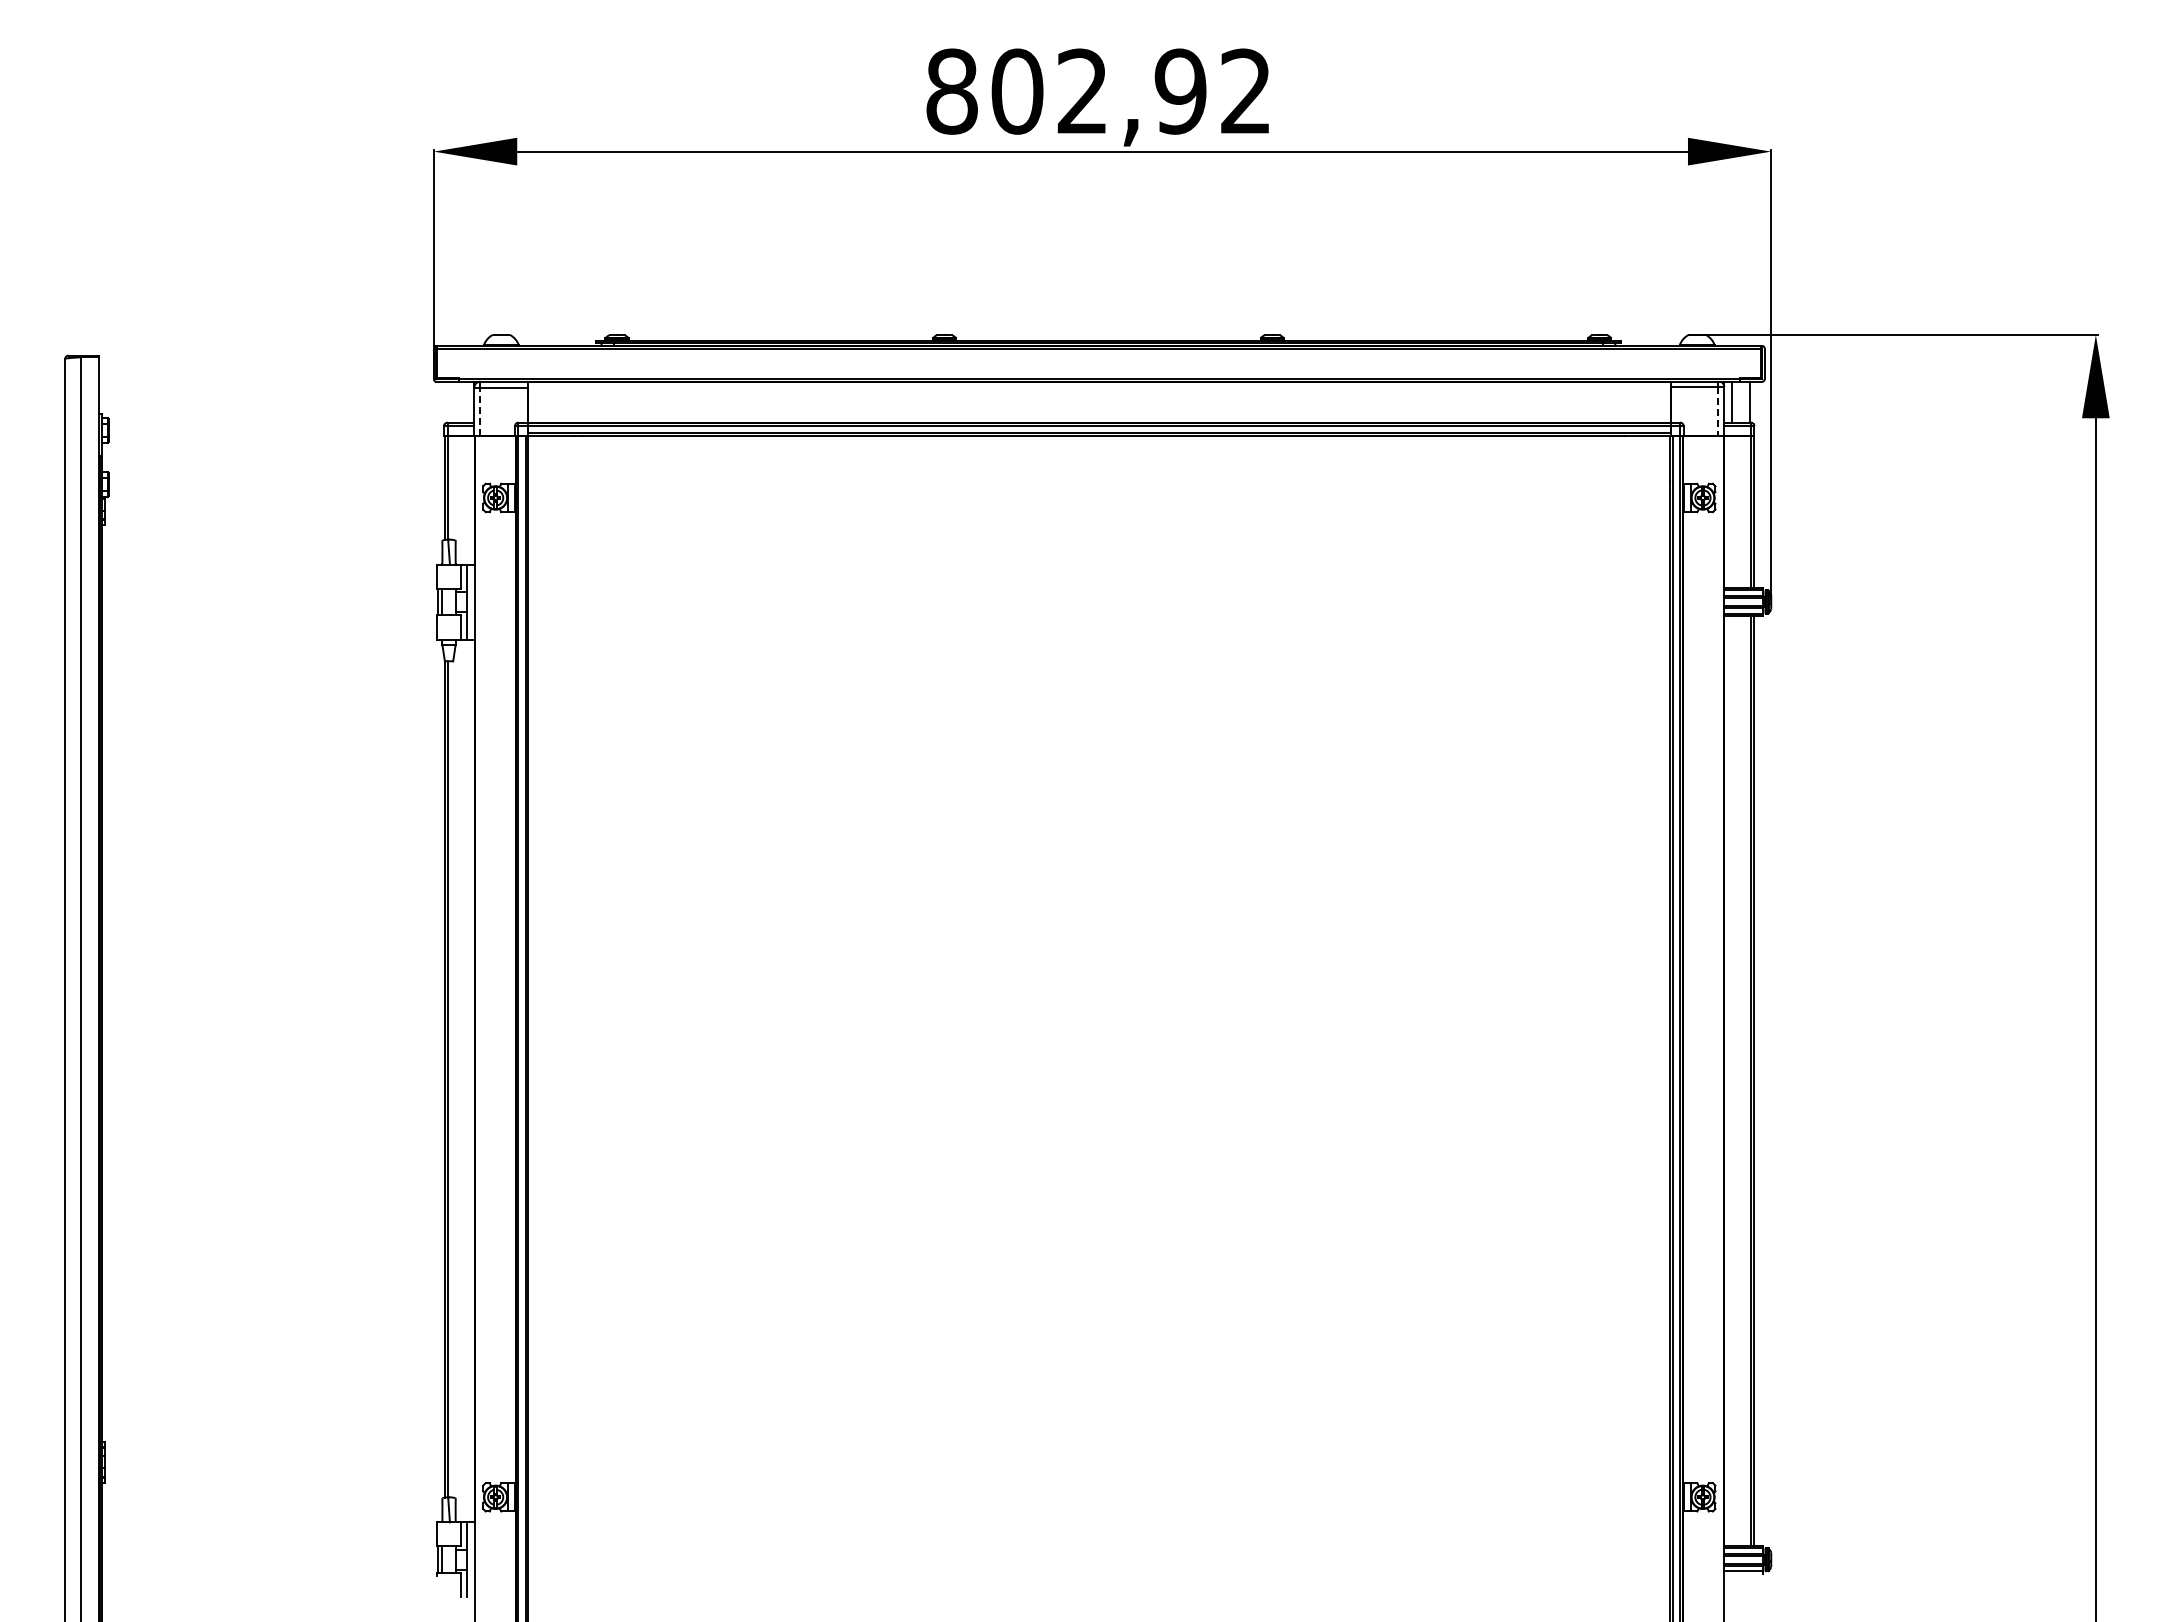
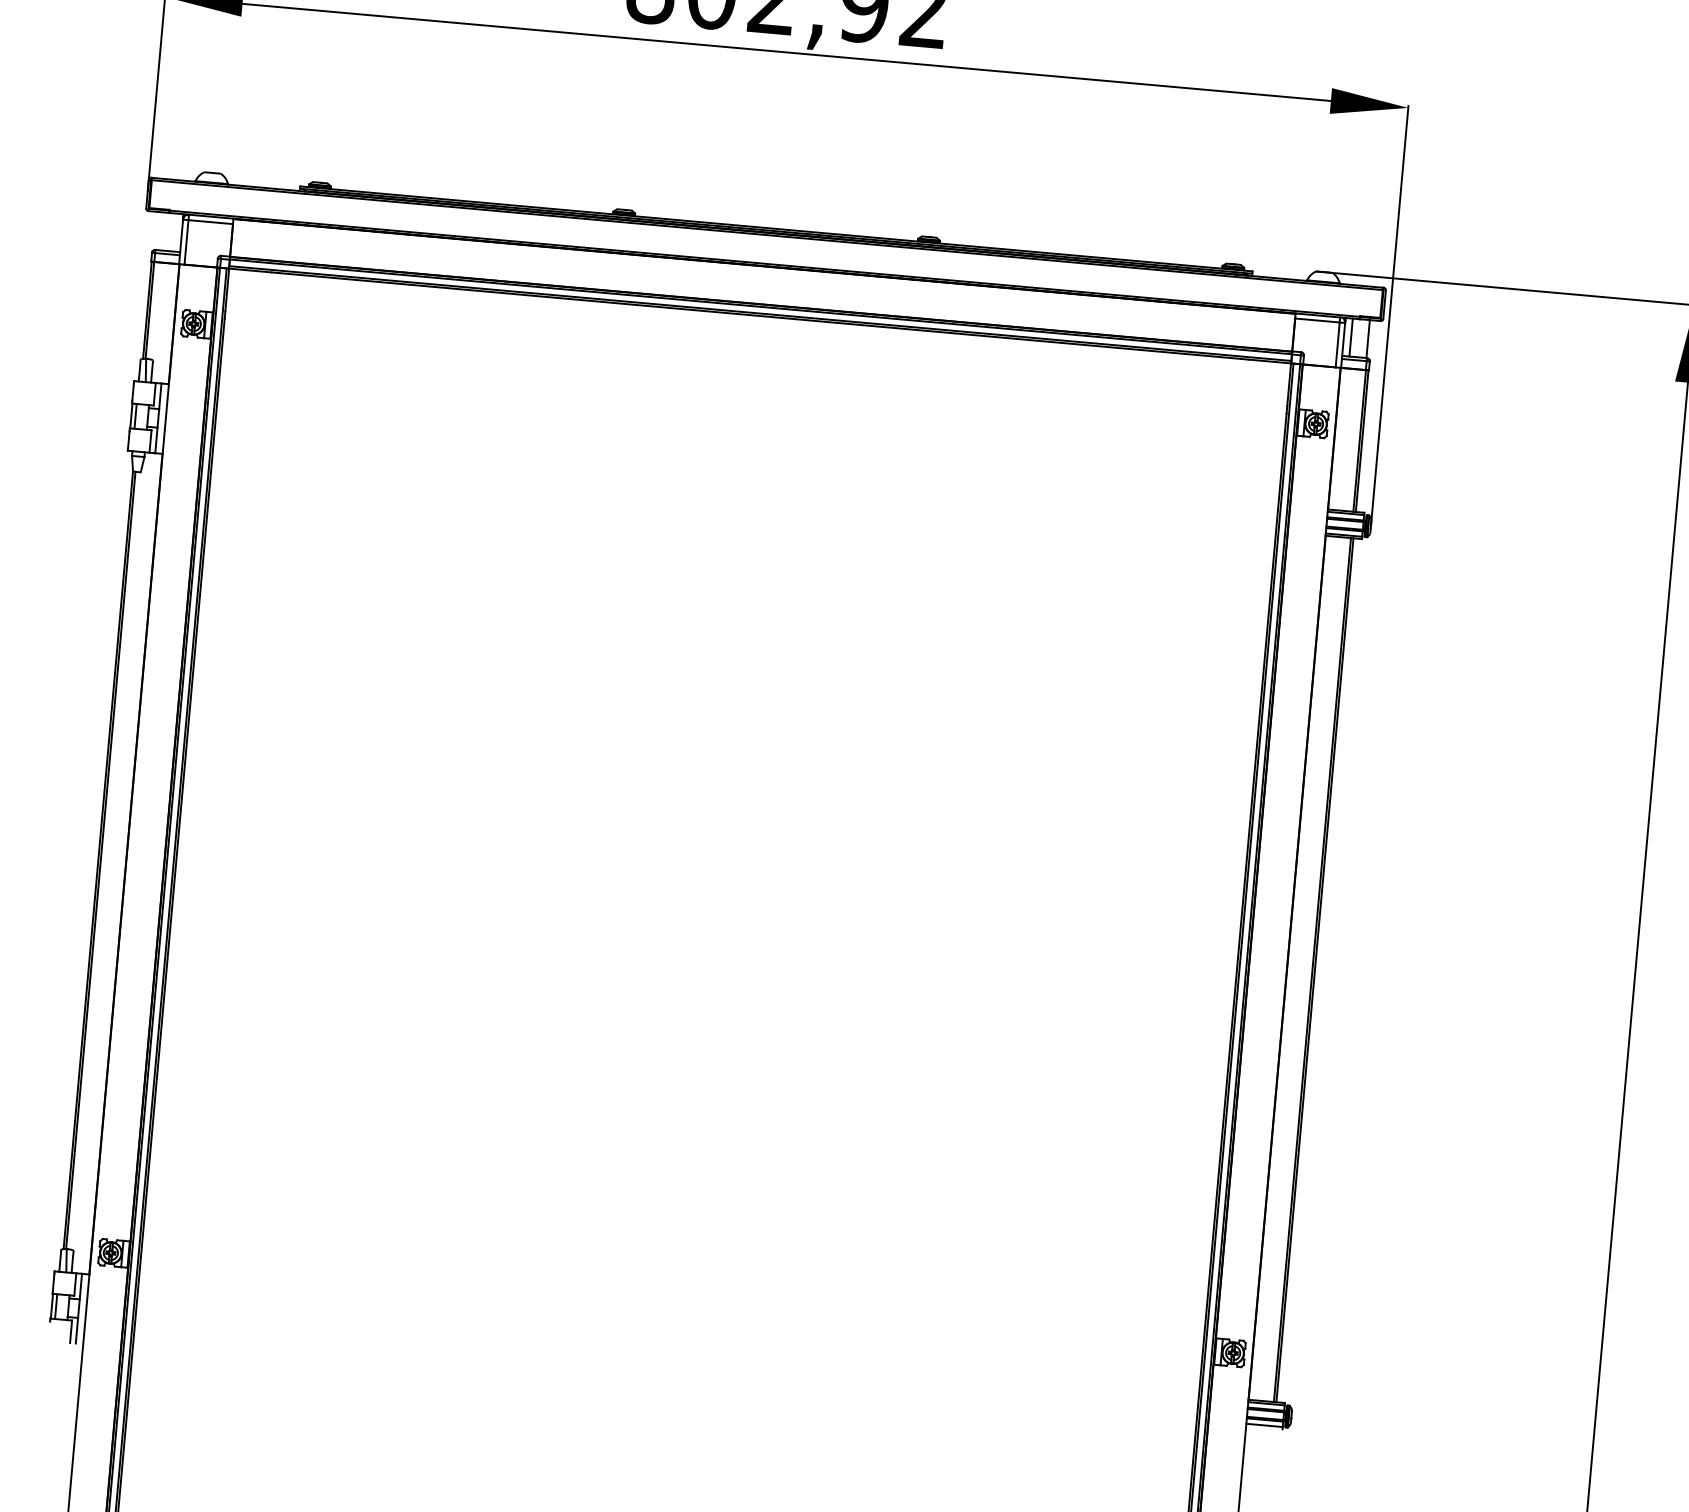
line: (480, 411) -> (186, 242), dashed -> solid
line: (1718, 411) -> (1337, 345), dashed -> solid

